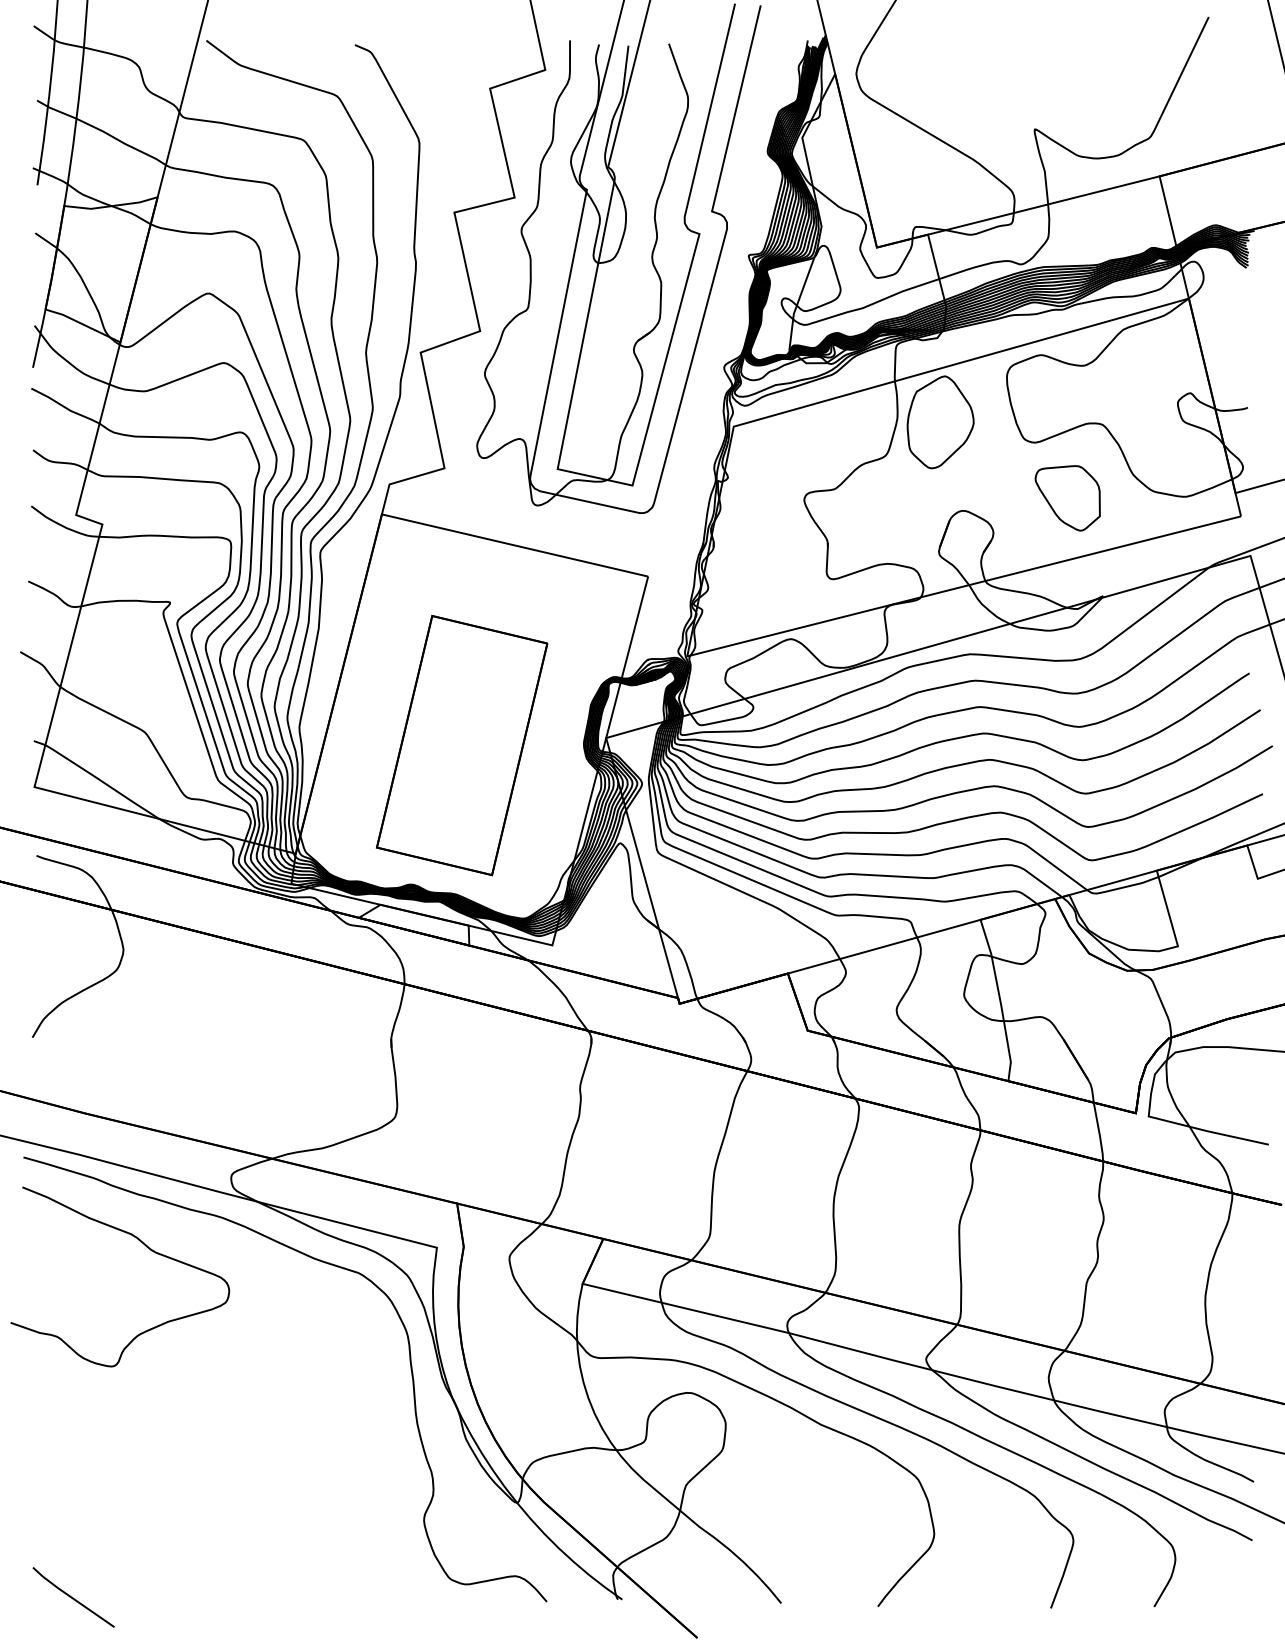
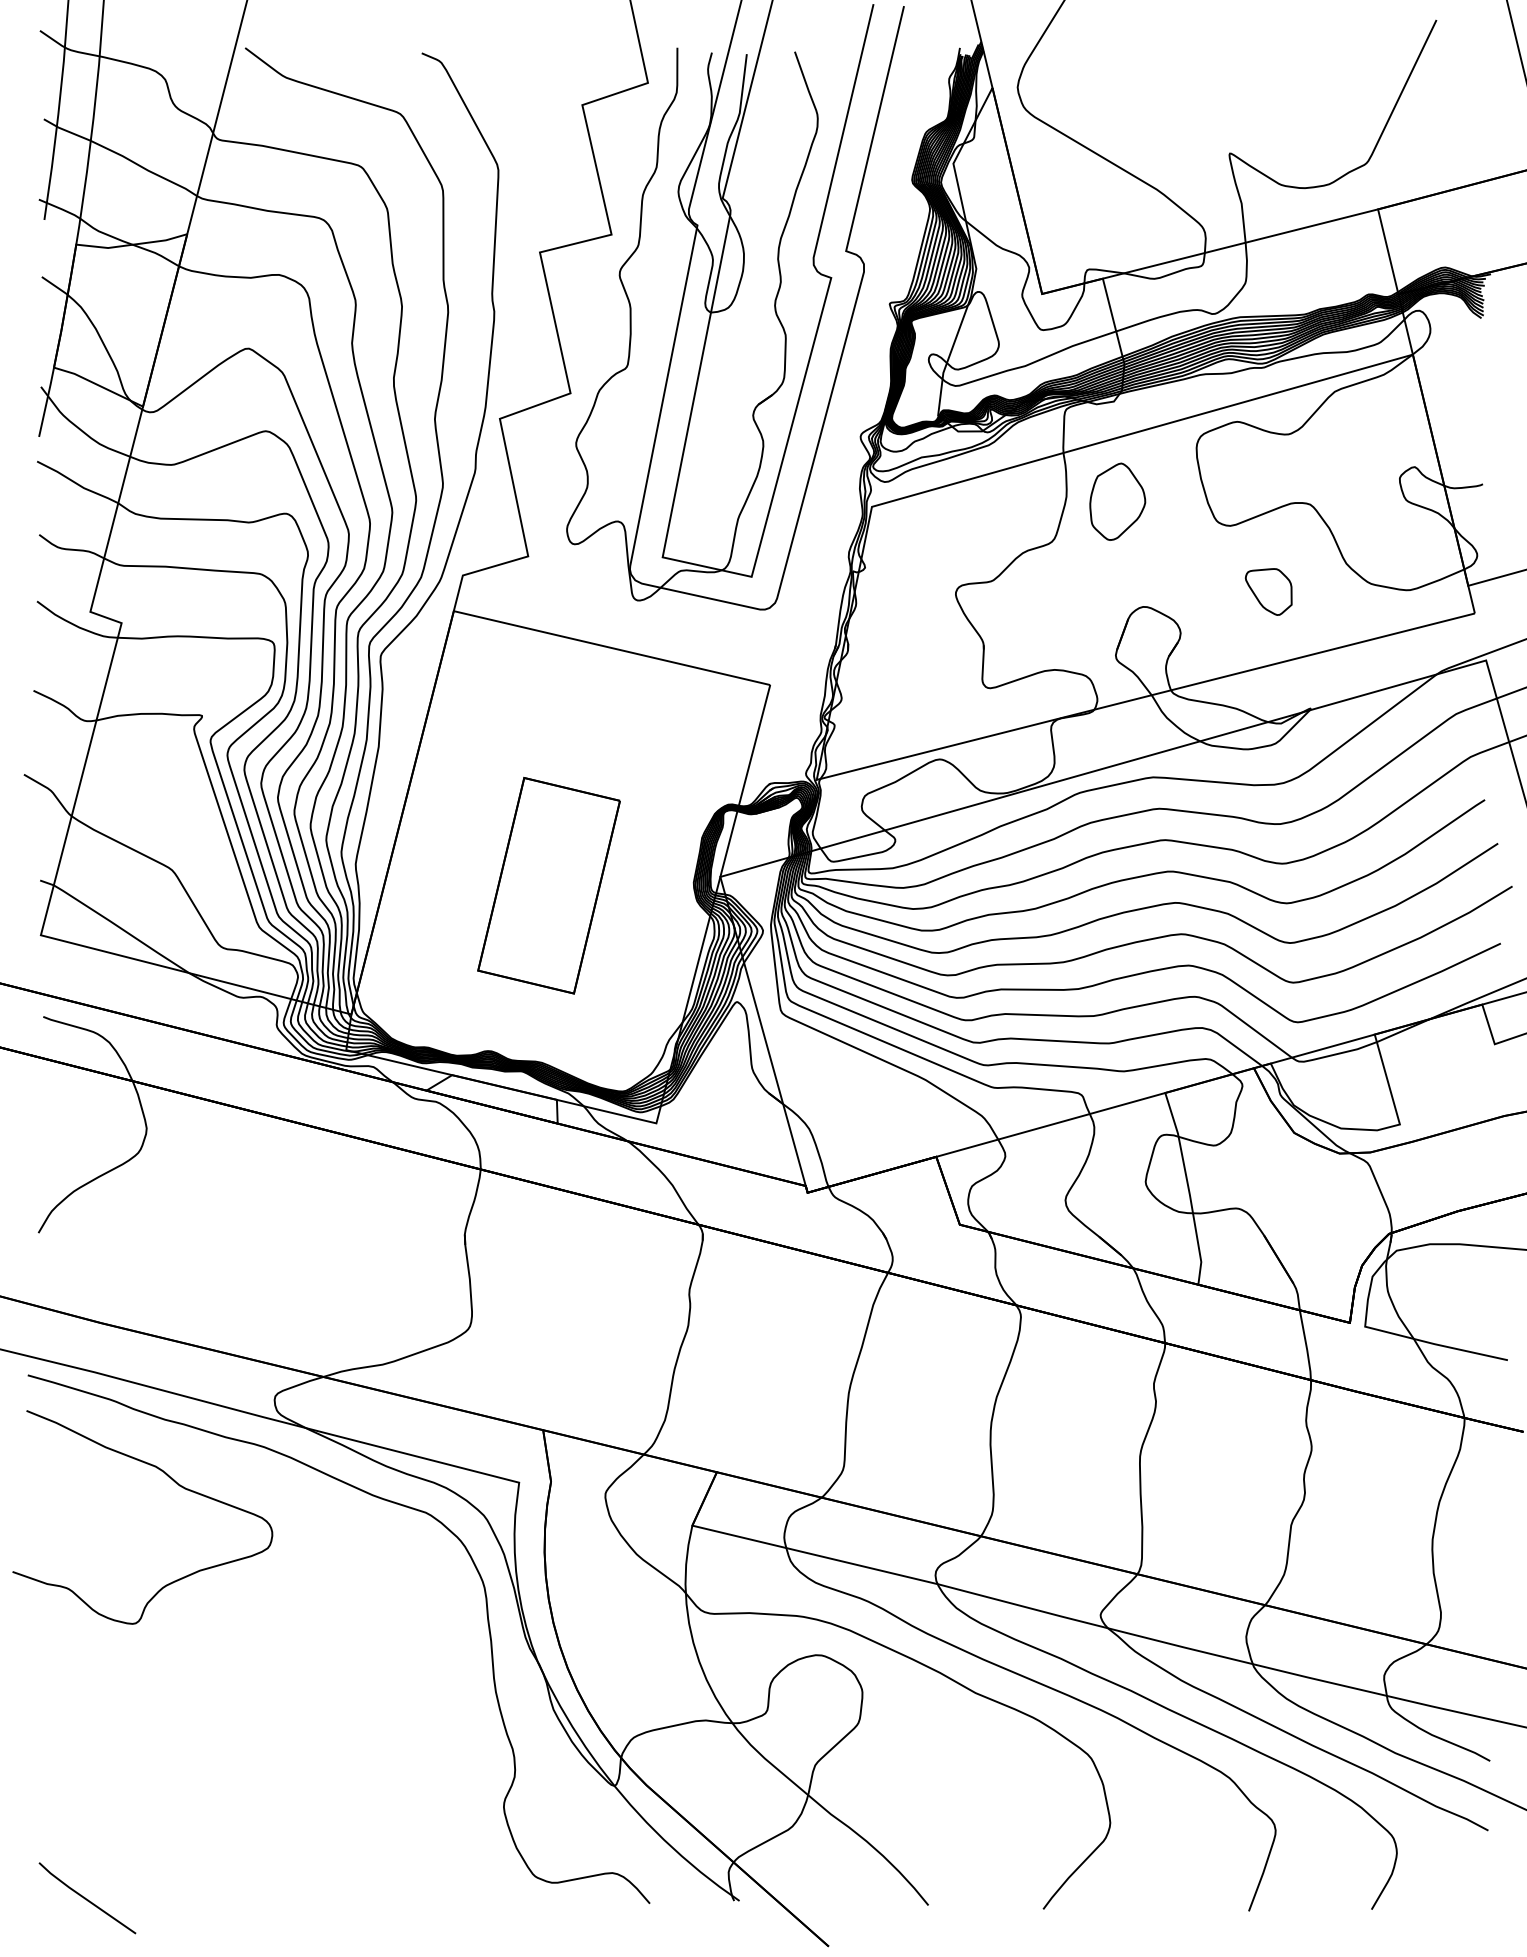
part: (940, 422) -> (1117, 501), size x0.7
part: (1067, 497) -> (1268, 591), size x0.6
part: (461, 745) -> (548, 885), size x0.7

